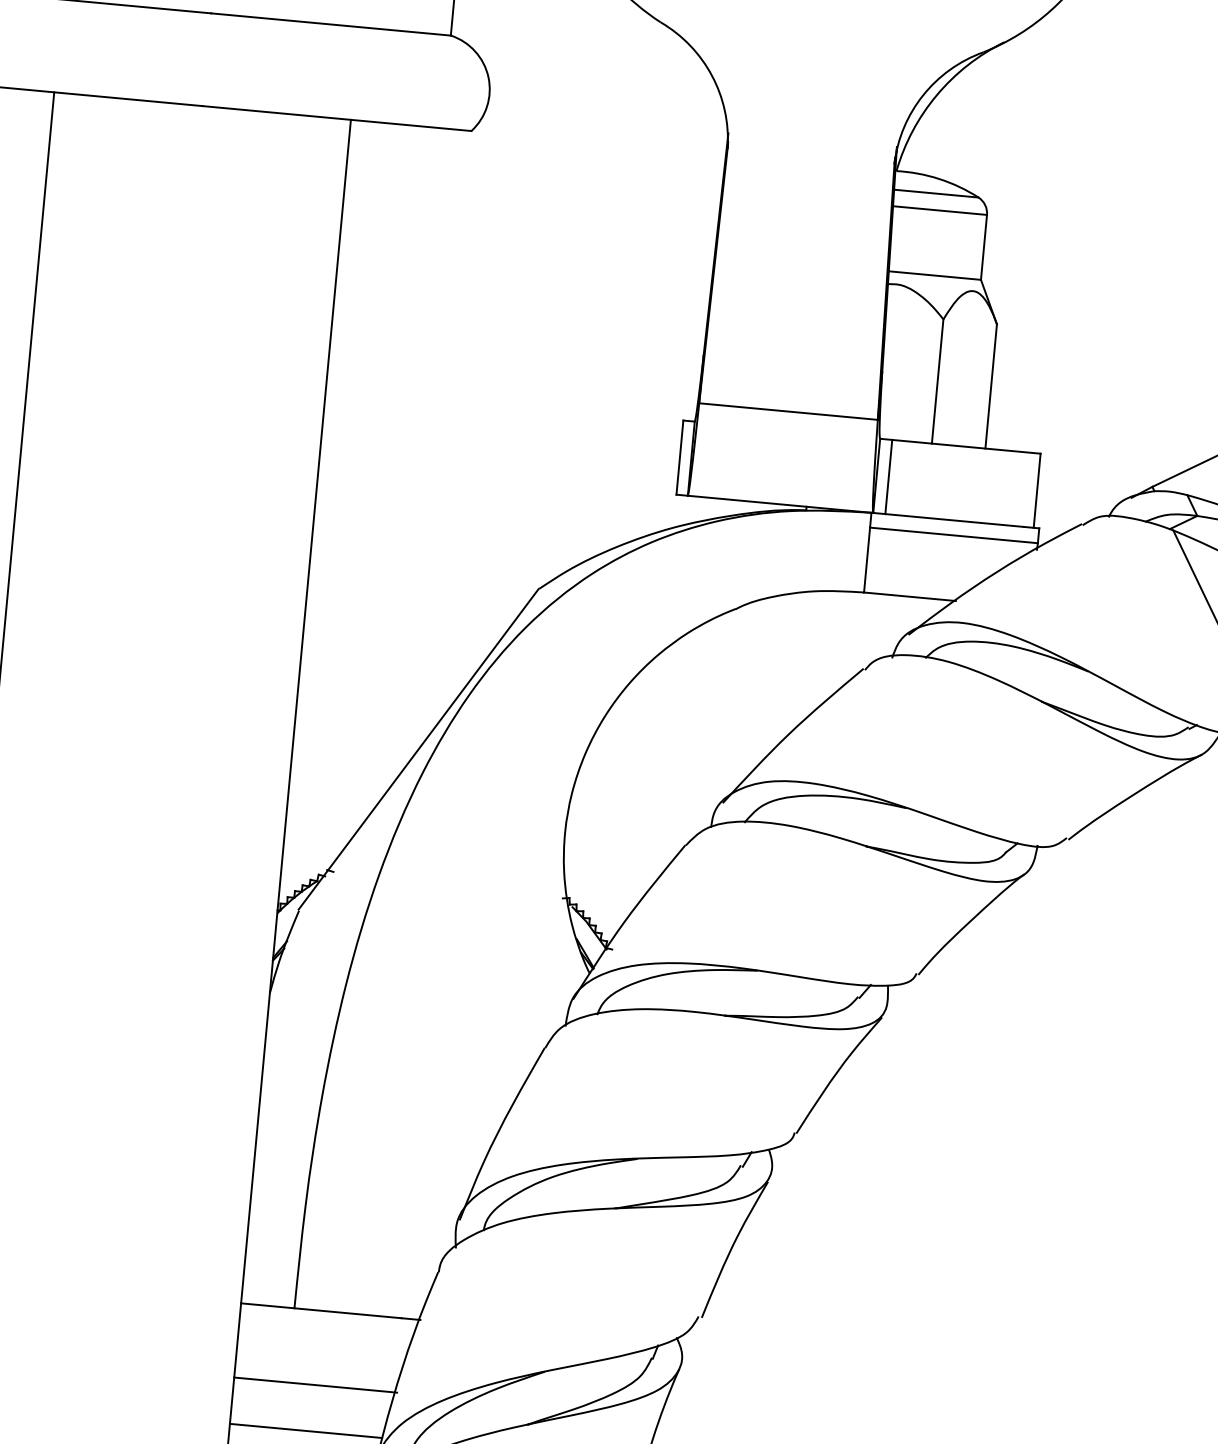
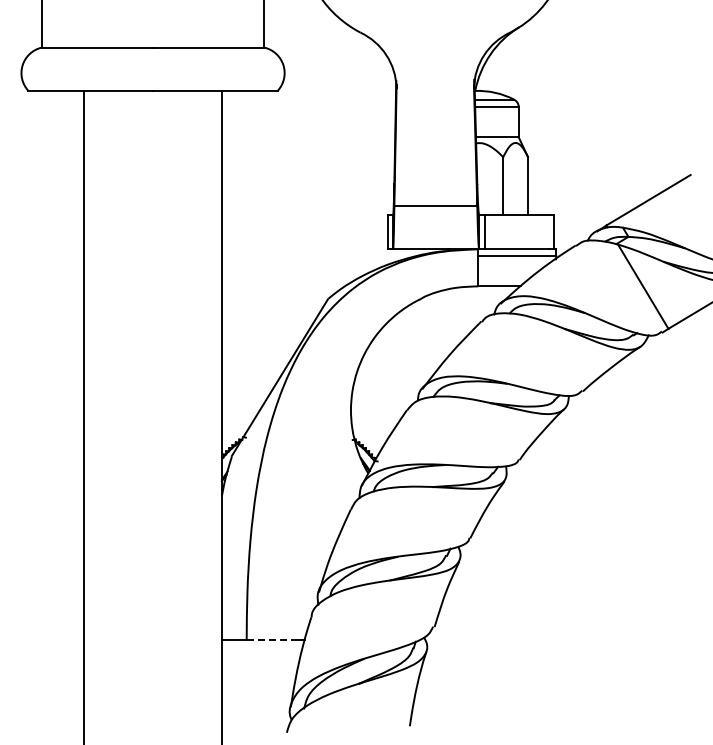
line: (347, 1313) -> (271, 640), solid -> dashed
line: (315, 1384) -> (259, 674), removed
line: (304, 1431) -> (256, 696), removed

